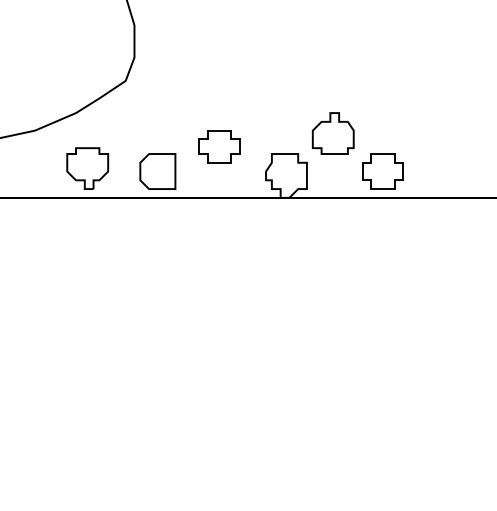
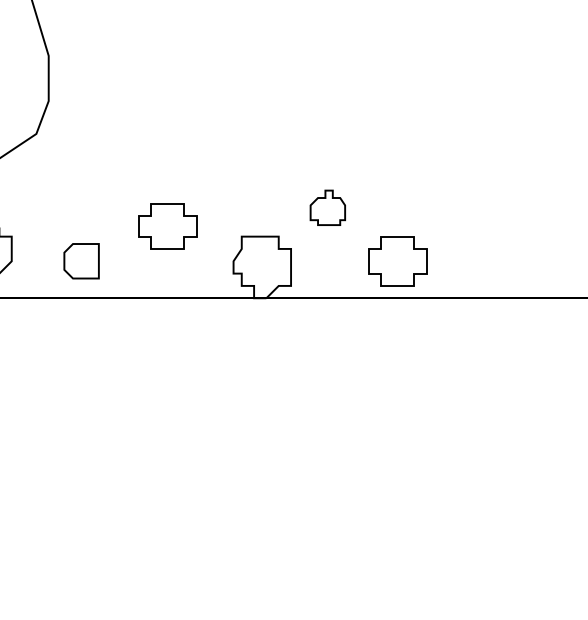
part: (332, 133) -> (326, 207), size x0.6
part: (157, 171) -> (81, 261), size x0.7

